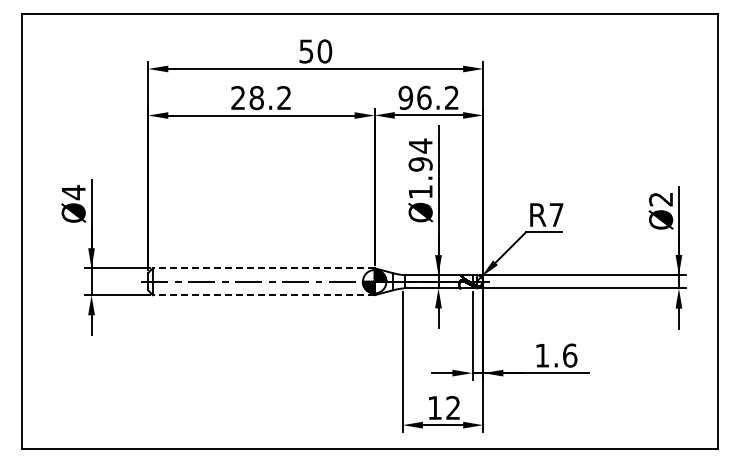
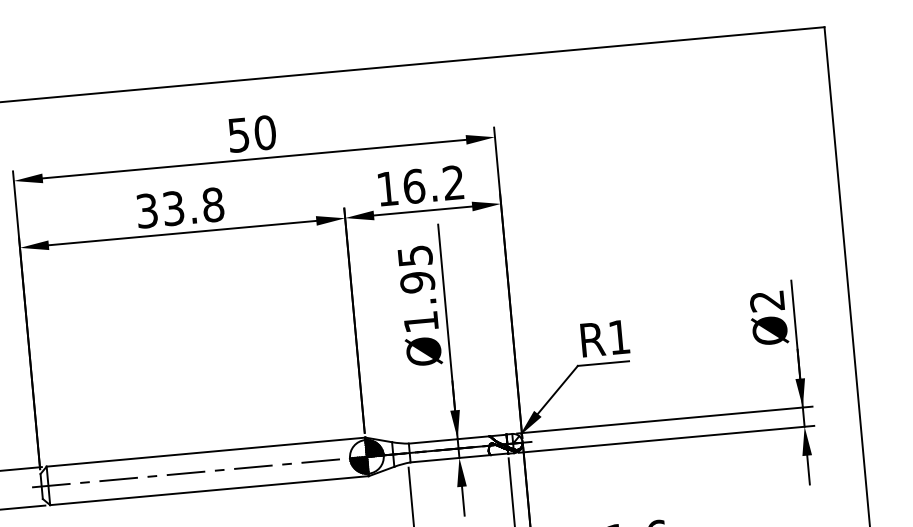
text: (405, 97) -> (387, 188), 96.2 -> 16.2
text: (261, 98) -> (180, 208), 28.2 -> 33.8
text: (420, 145) -> (414, 255), Ø1.94 -> Ø1.95
text: (556, 214) -> (619, 336), R7 -> R1
line: (263, 268) -> (205, 452), dashed -> solid
line: (263, 295) -> (209, 491), dashed -> solid

